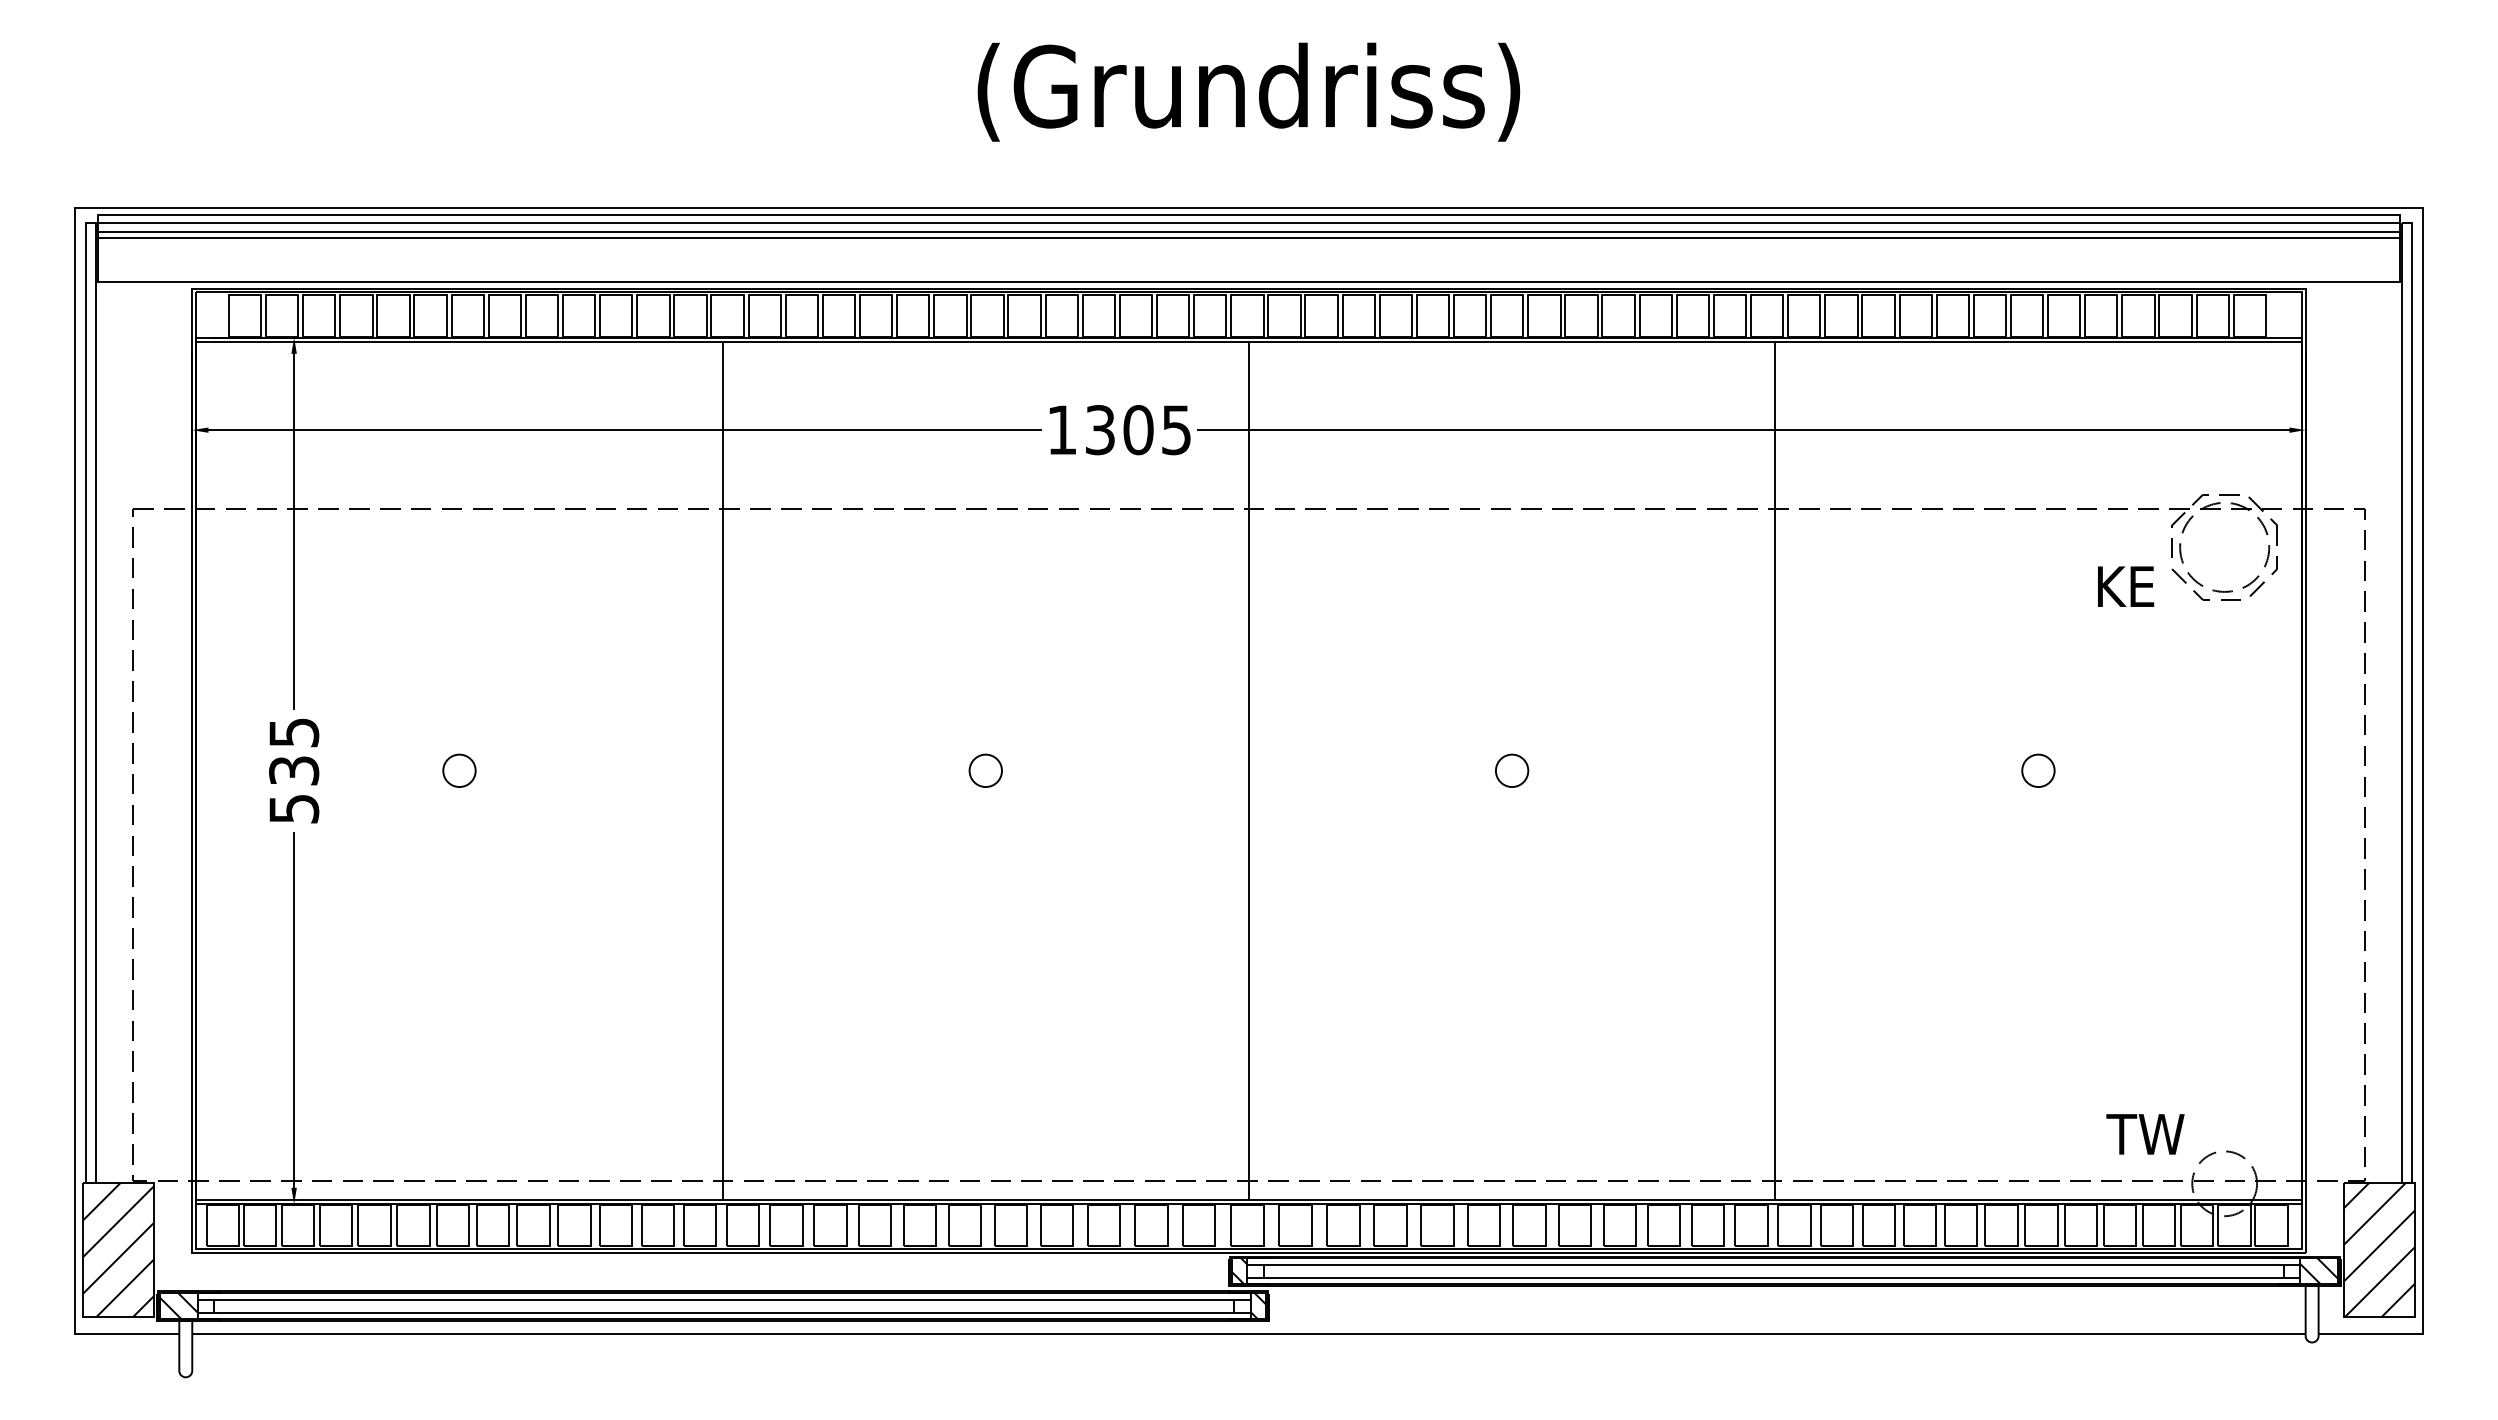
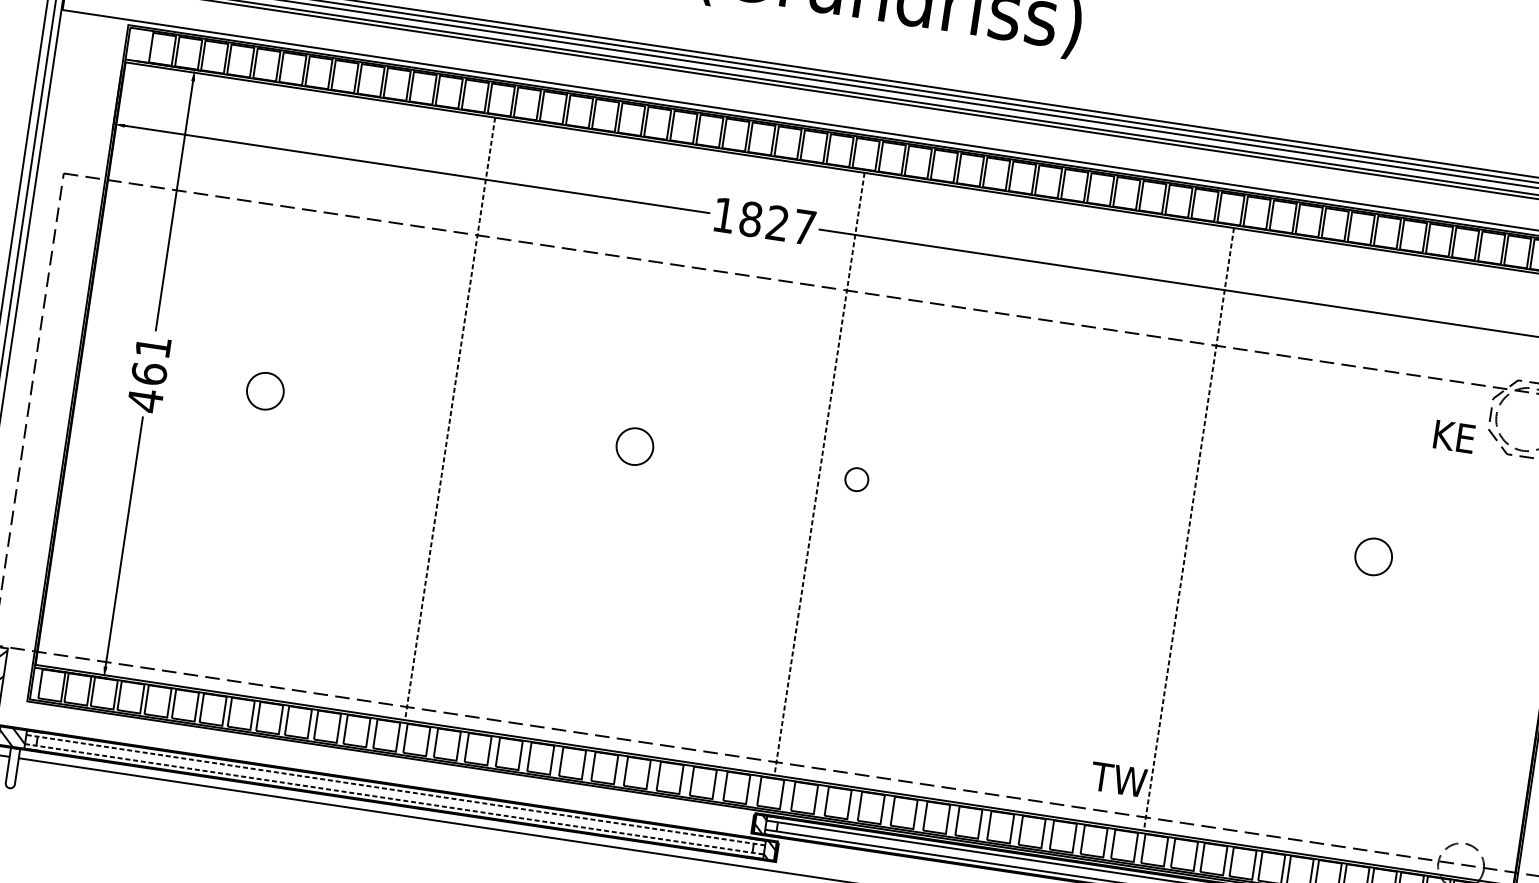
text: (1137, 430) -> (777, 223), 1305 -> 1827
circle: (459, 770) -> (265, 391), size x1.6
circle: (985, 770) -> (634, 446), size x1.6
circle: (1512, 770) -> (857, 479), moved
circle: (2038, 770) -> (1373, 556), size x1.6
text: (294, 771) -> (149, 374), 535 -> 461
line: (722, 771) -> (449, 419), solid -> dashed
line: (1248, 771) -> (819, 474), solid -> dashed
line: (1775, 771) -> (1189, 529), solid -> dashed
text: (2145, 1134) -> (1118, 779), moved
line: (723, 1299) -> (395, 790), solid -> dashed
line: (724, 1312) -> (394, 799), solid -> dashed

